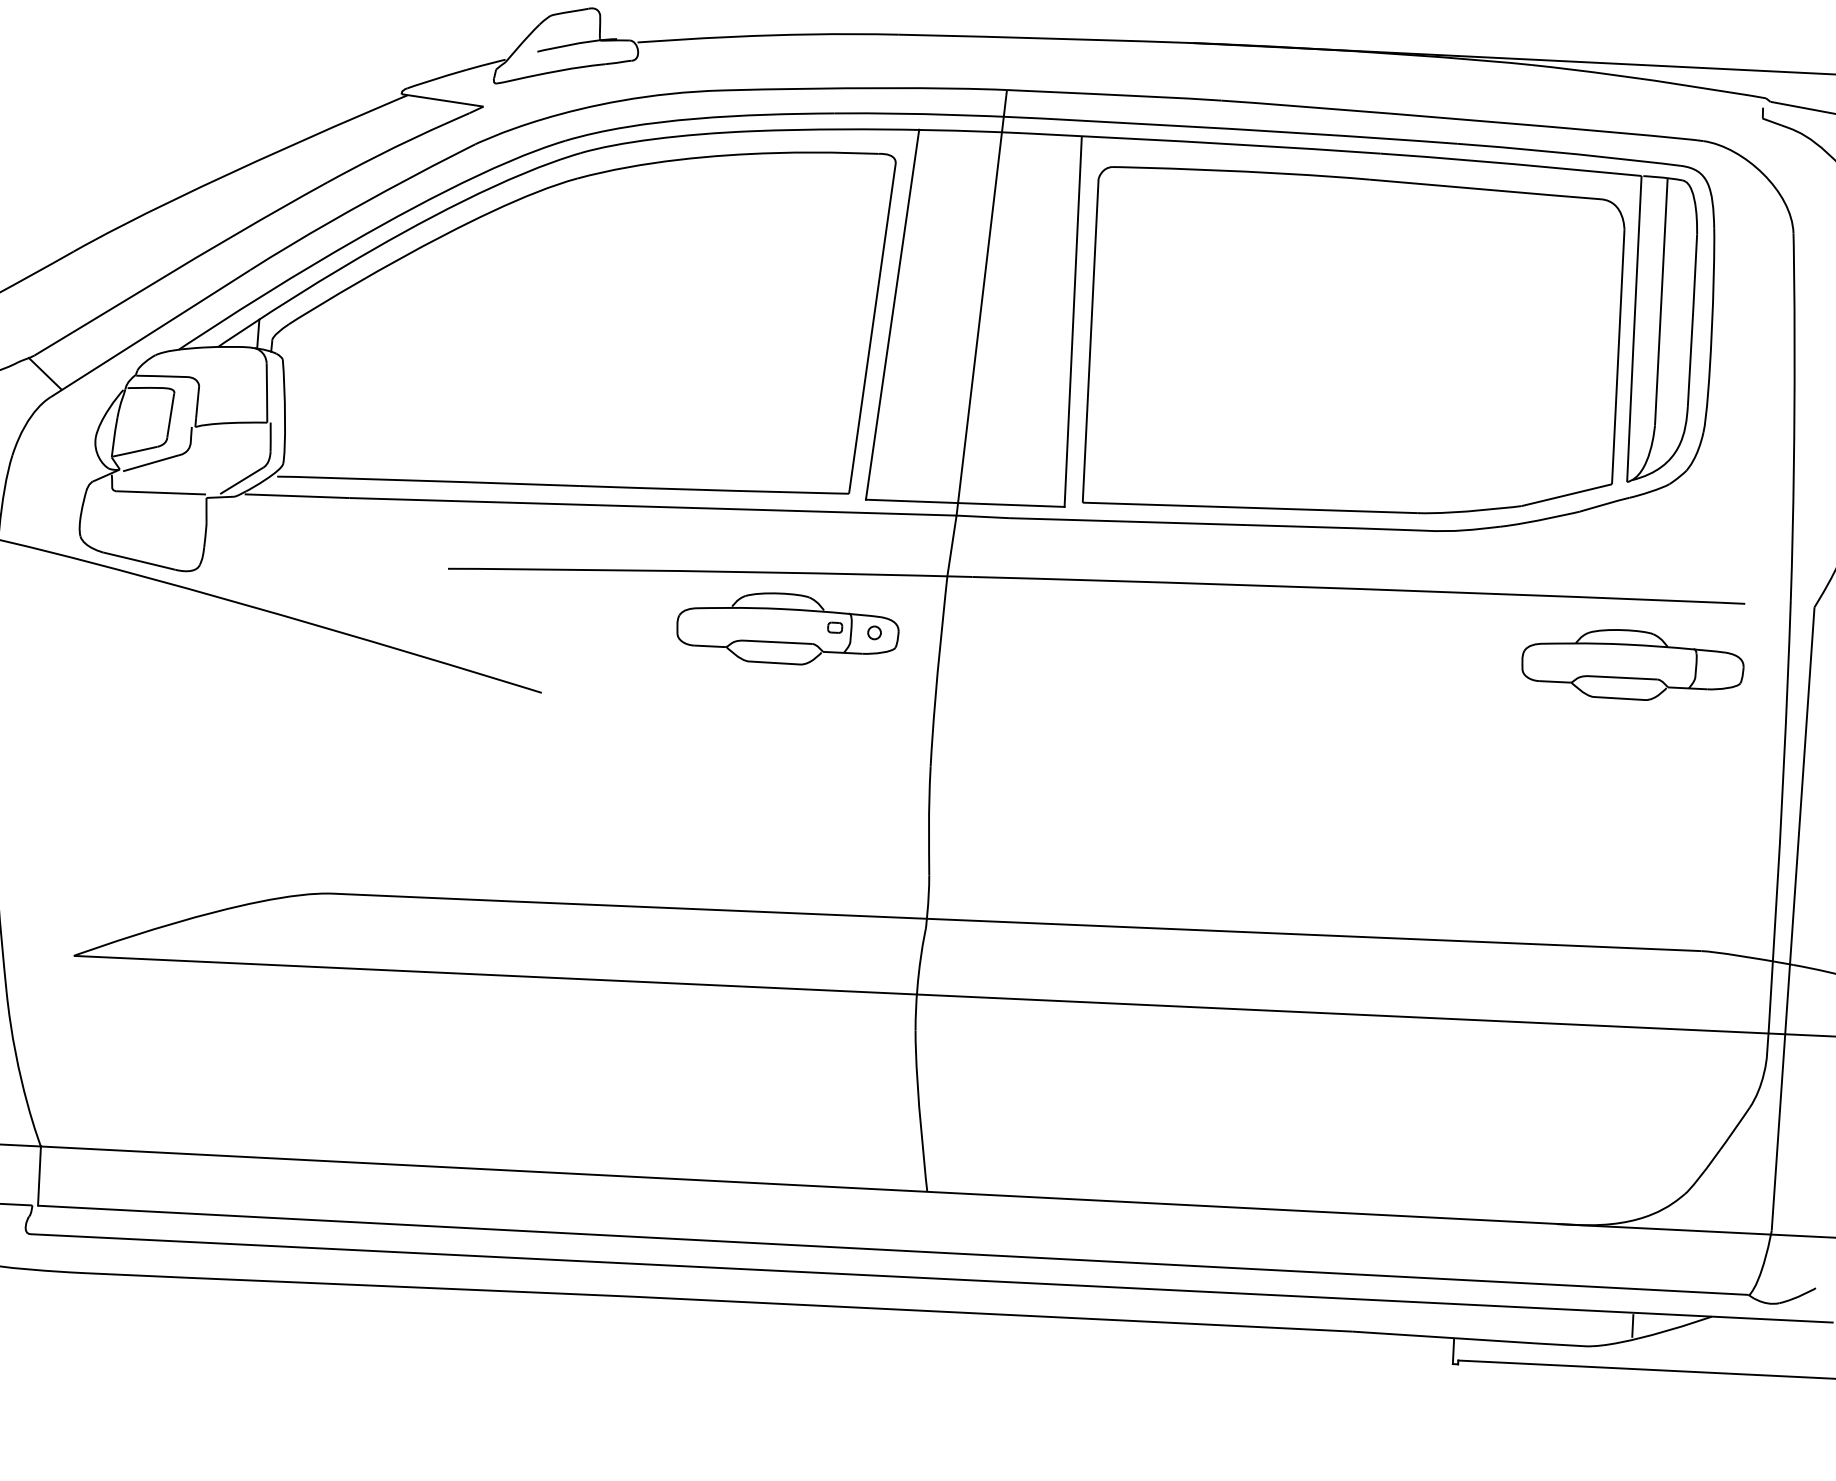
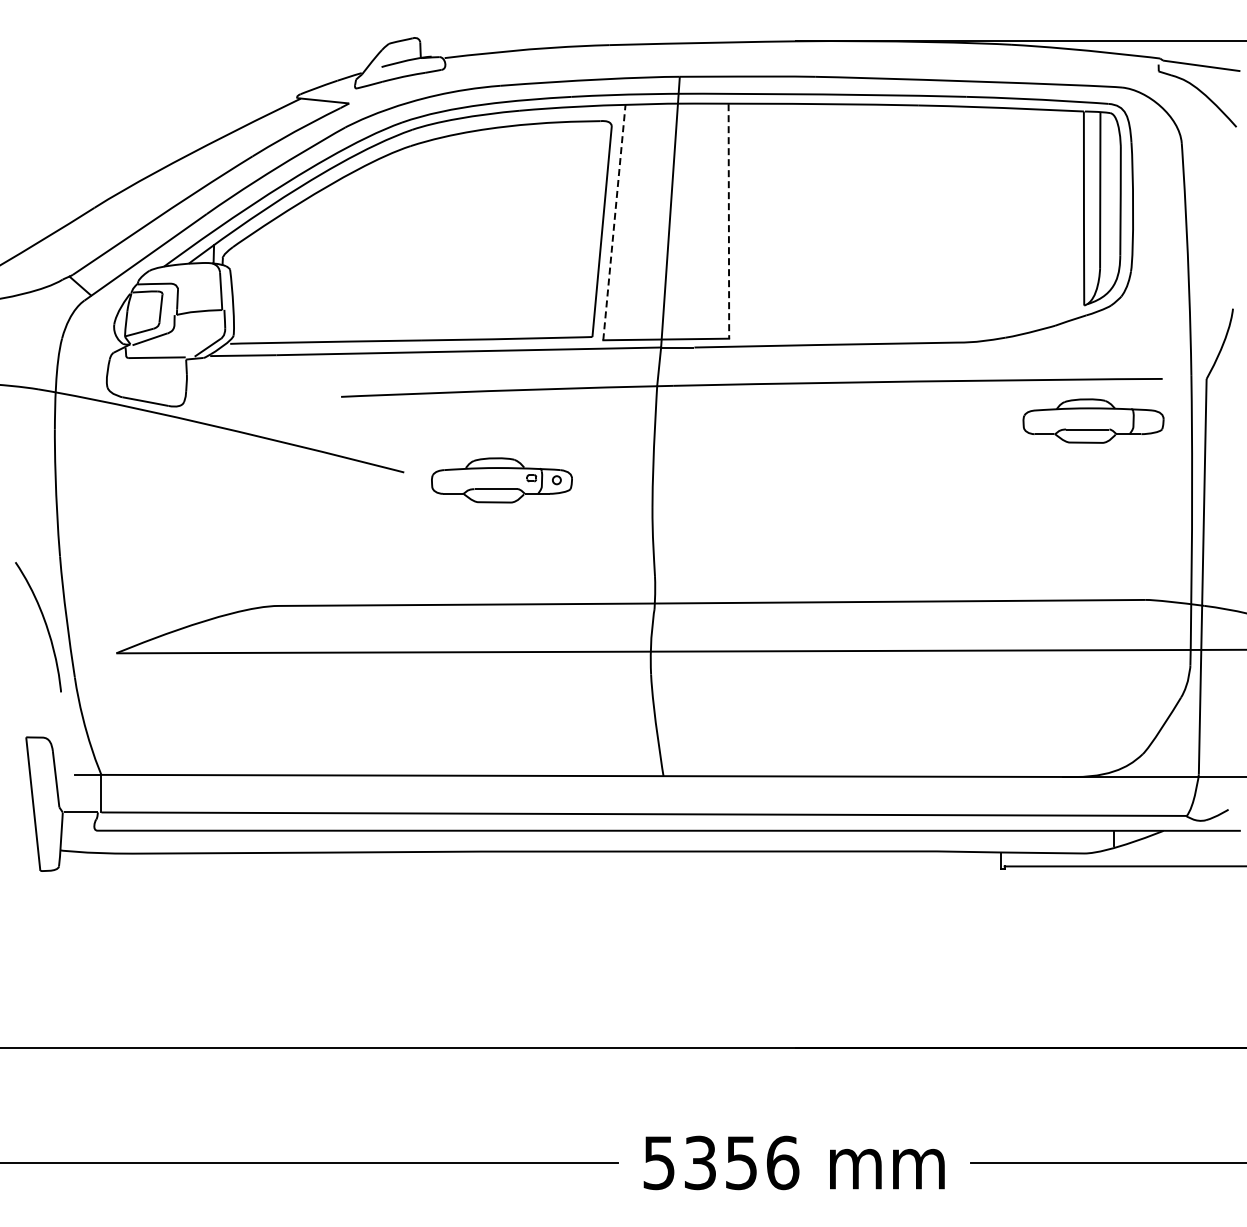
line: (892, 313) -> (614, 221), solid -> dashed
line: (1072, 322) -> (728, 221), solid -> dashed
part: (1354, 346) -> (907, 228), removed
part: (787, 629) -> (501, 480), moved

